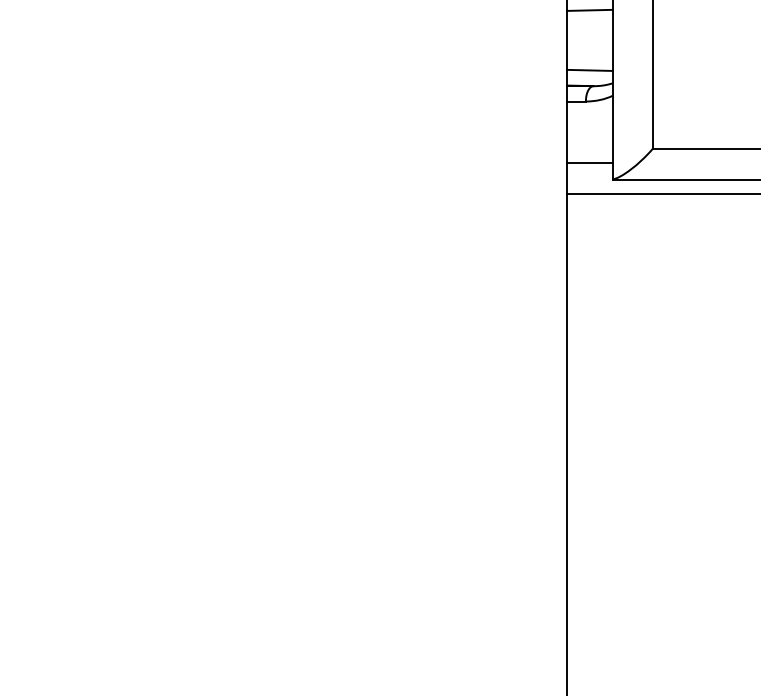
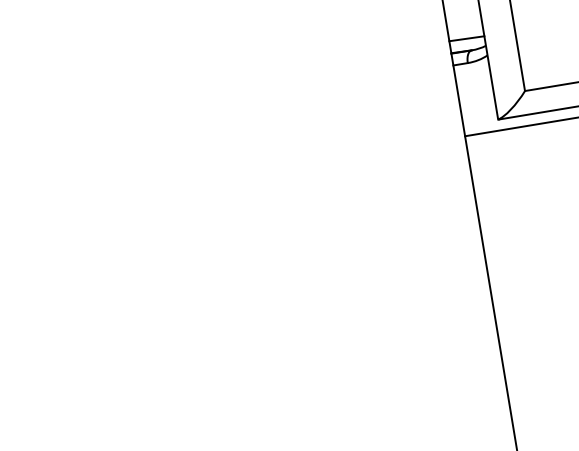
line: (589, 163) -> (478, 110), removed

